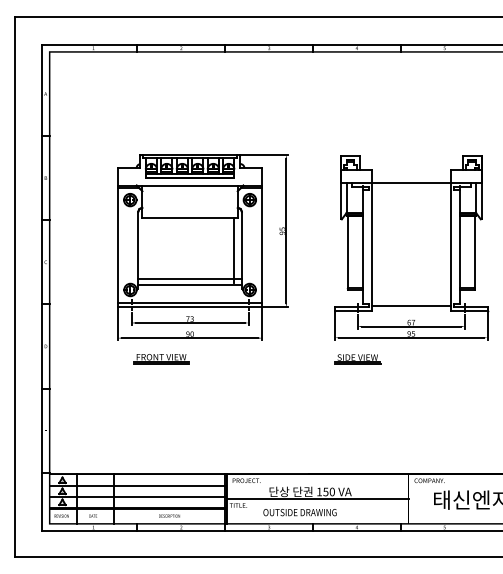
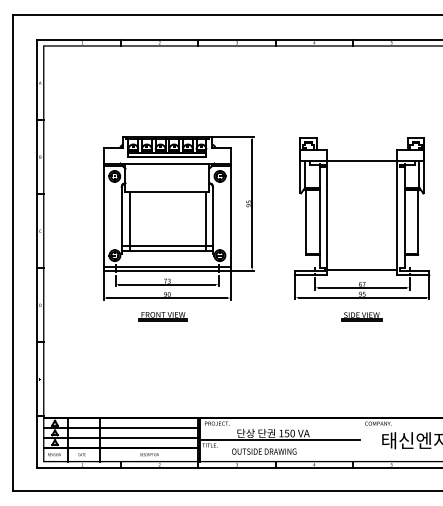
line: (148, 250) -> (130, 220), added
part: (161, 359) -> (163, 316), moved
part: (357, 359) -> (361, 316), moved

